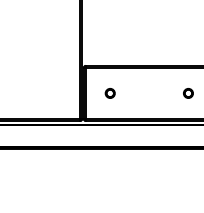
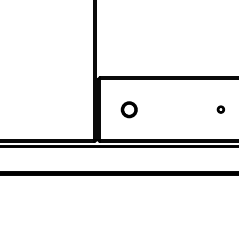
part: (109, 93) -> (128, 109), size x1.4
part: (188, 93) -> (220, 109), size x0.6

